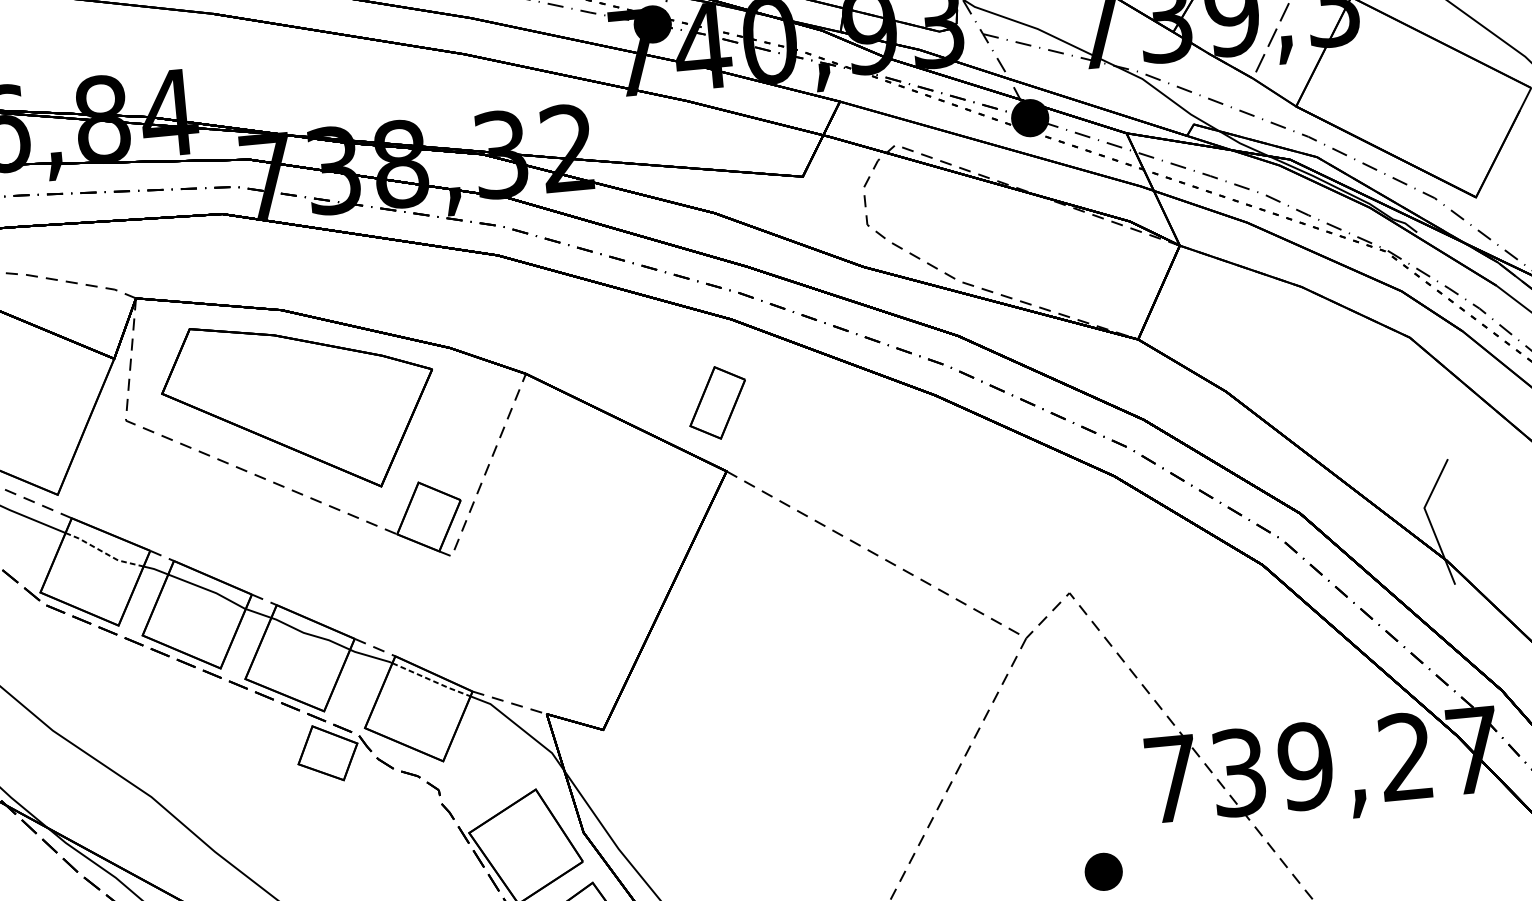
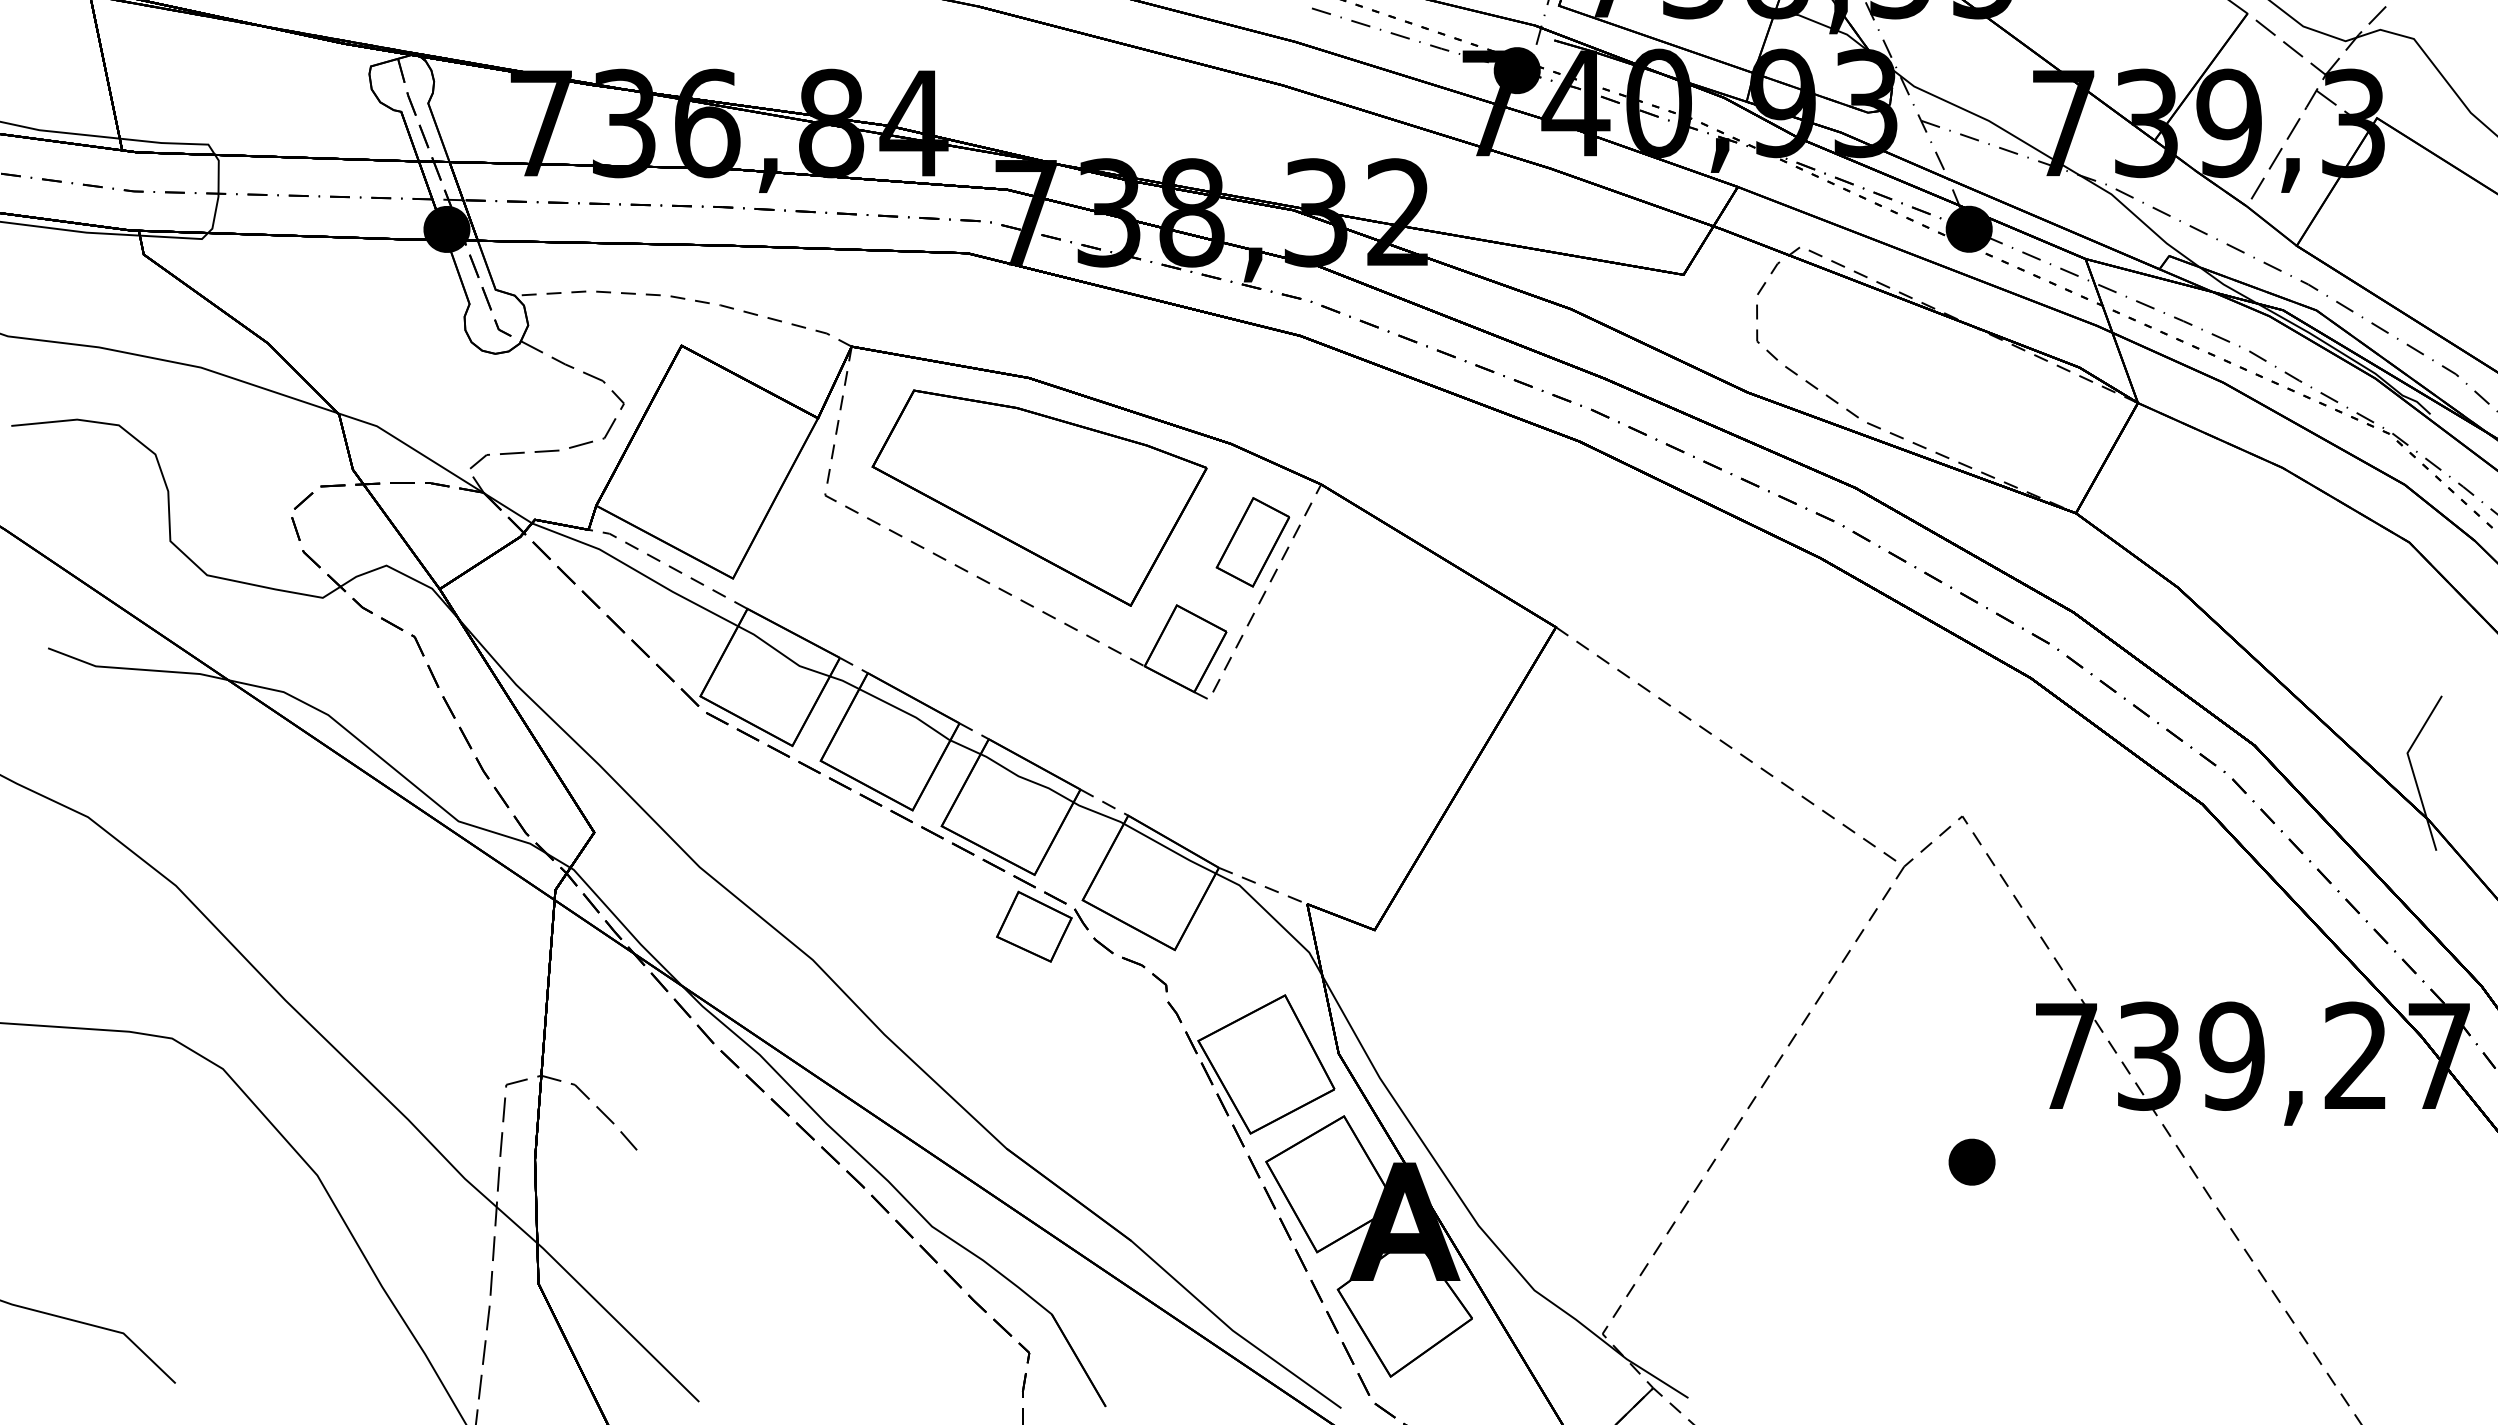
part: (717, 403) -> (1252, 542), moved
line: (104, 552) -> (783, 654), dashed -> solid
line: (432, 680) -> (1170, 849), dashed -> solid

